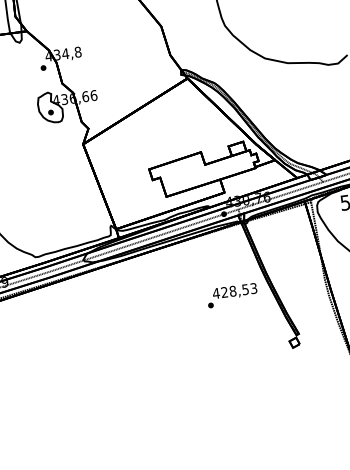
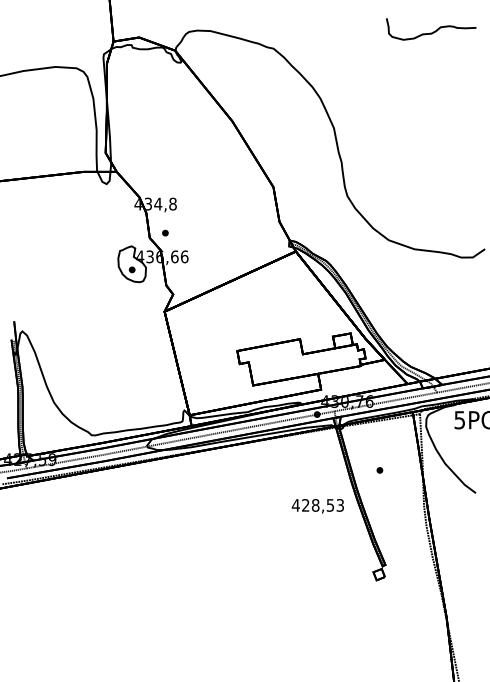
part: (43, 67) -> (165, 232), moved
part: (210, 305) -> (379, 470), moved

